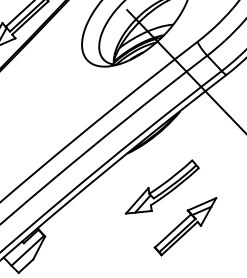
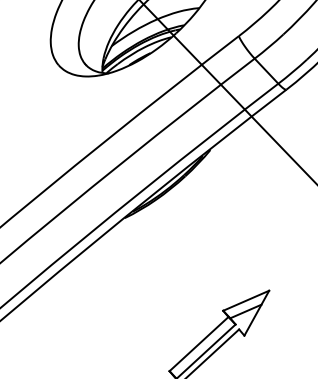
part: (162, 186) -> (181, 271), removed

